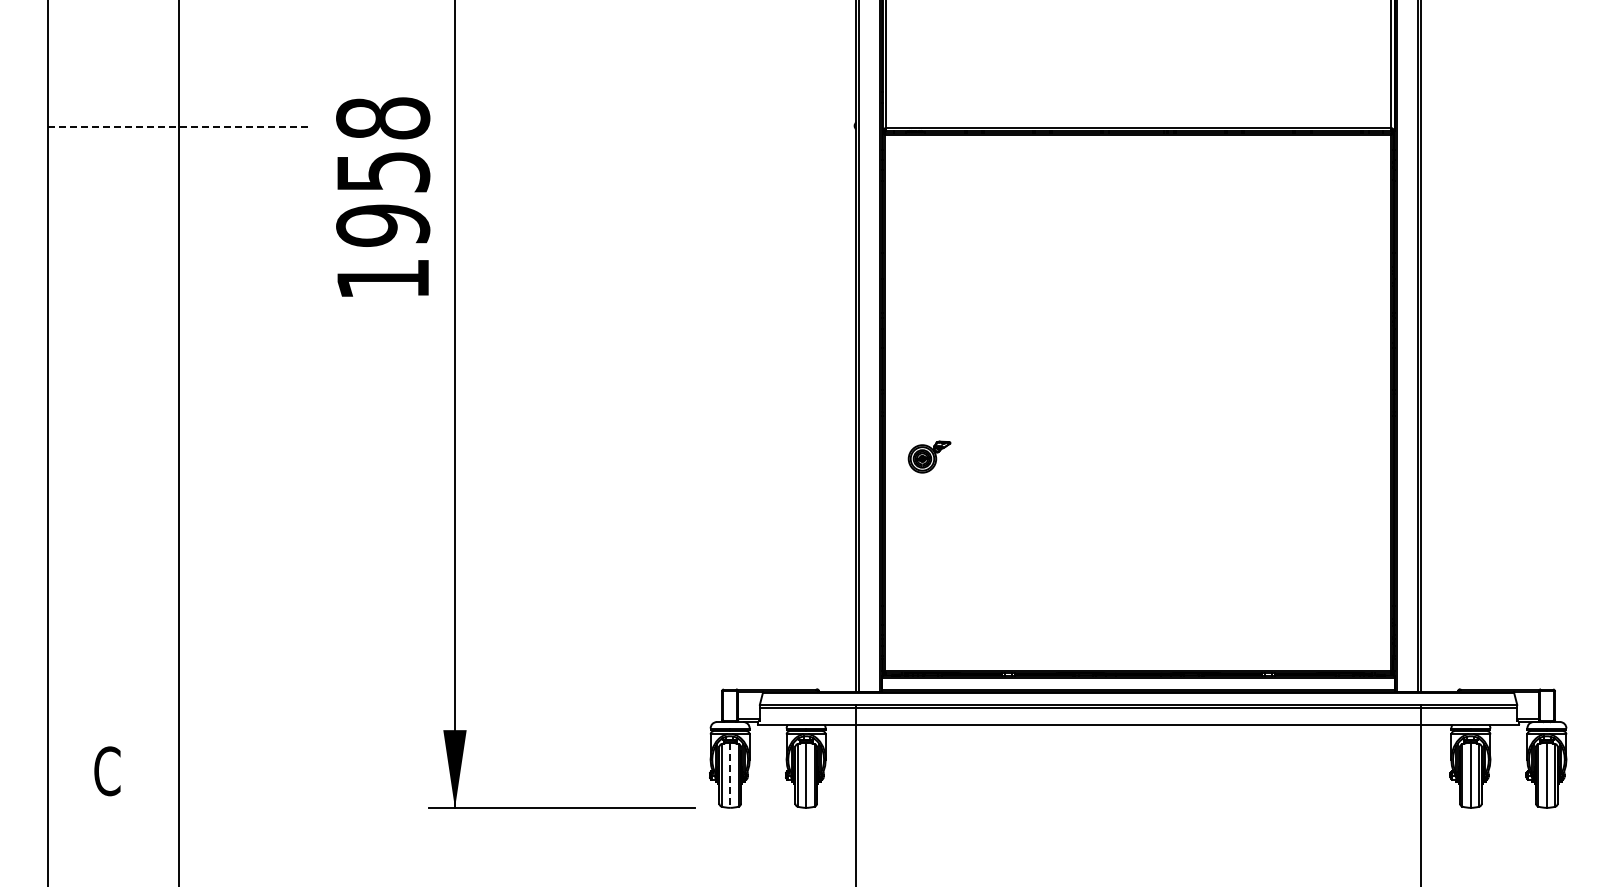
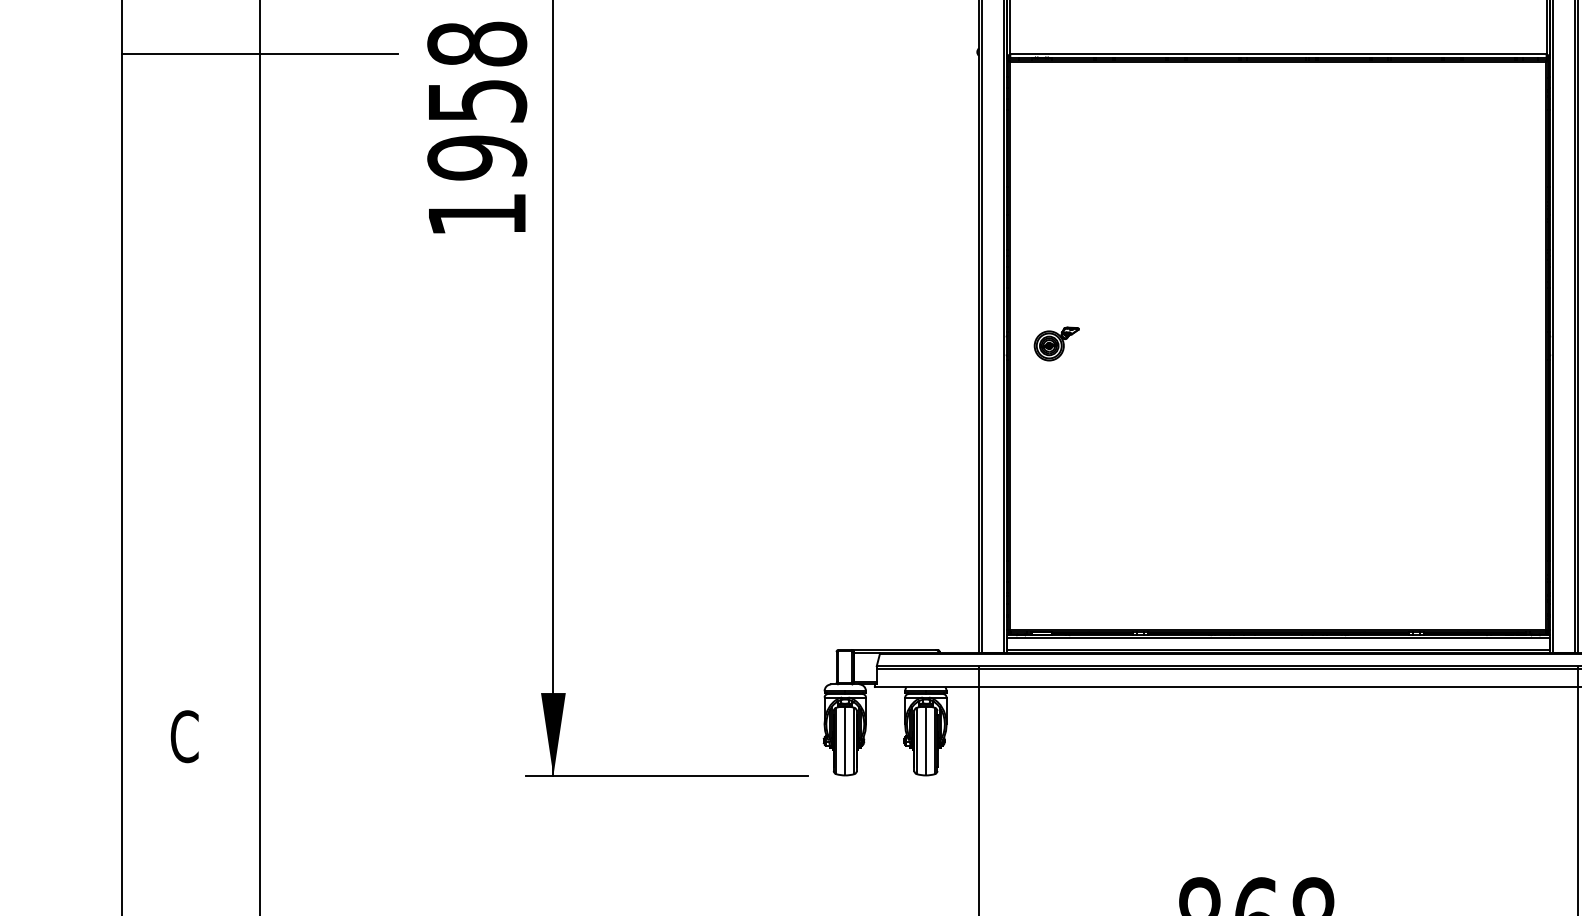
line: (179, 127) -> (261, 53), dashed -> solid
part: (929, 456) -> (1056, 343), moved
line: (730, 776) -> (845, 742), dashed -> solid

